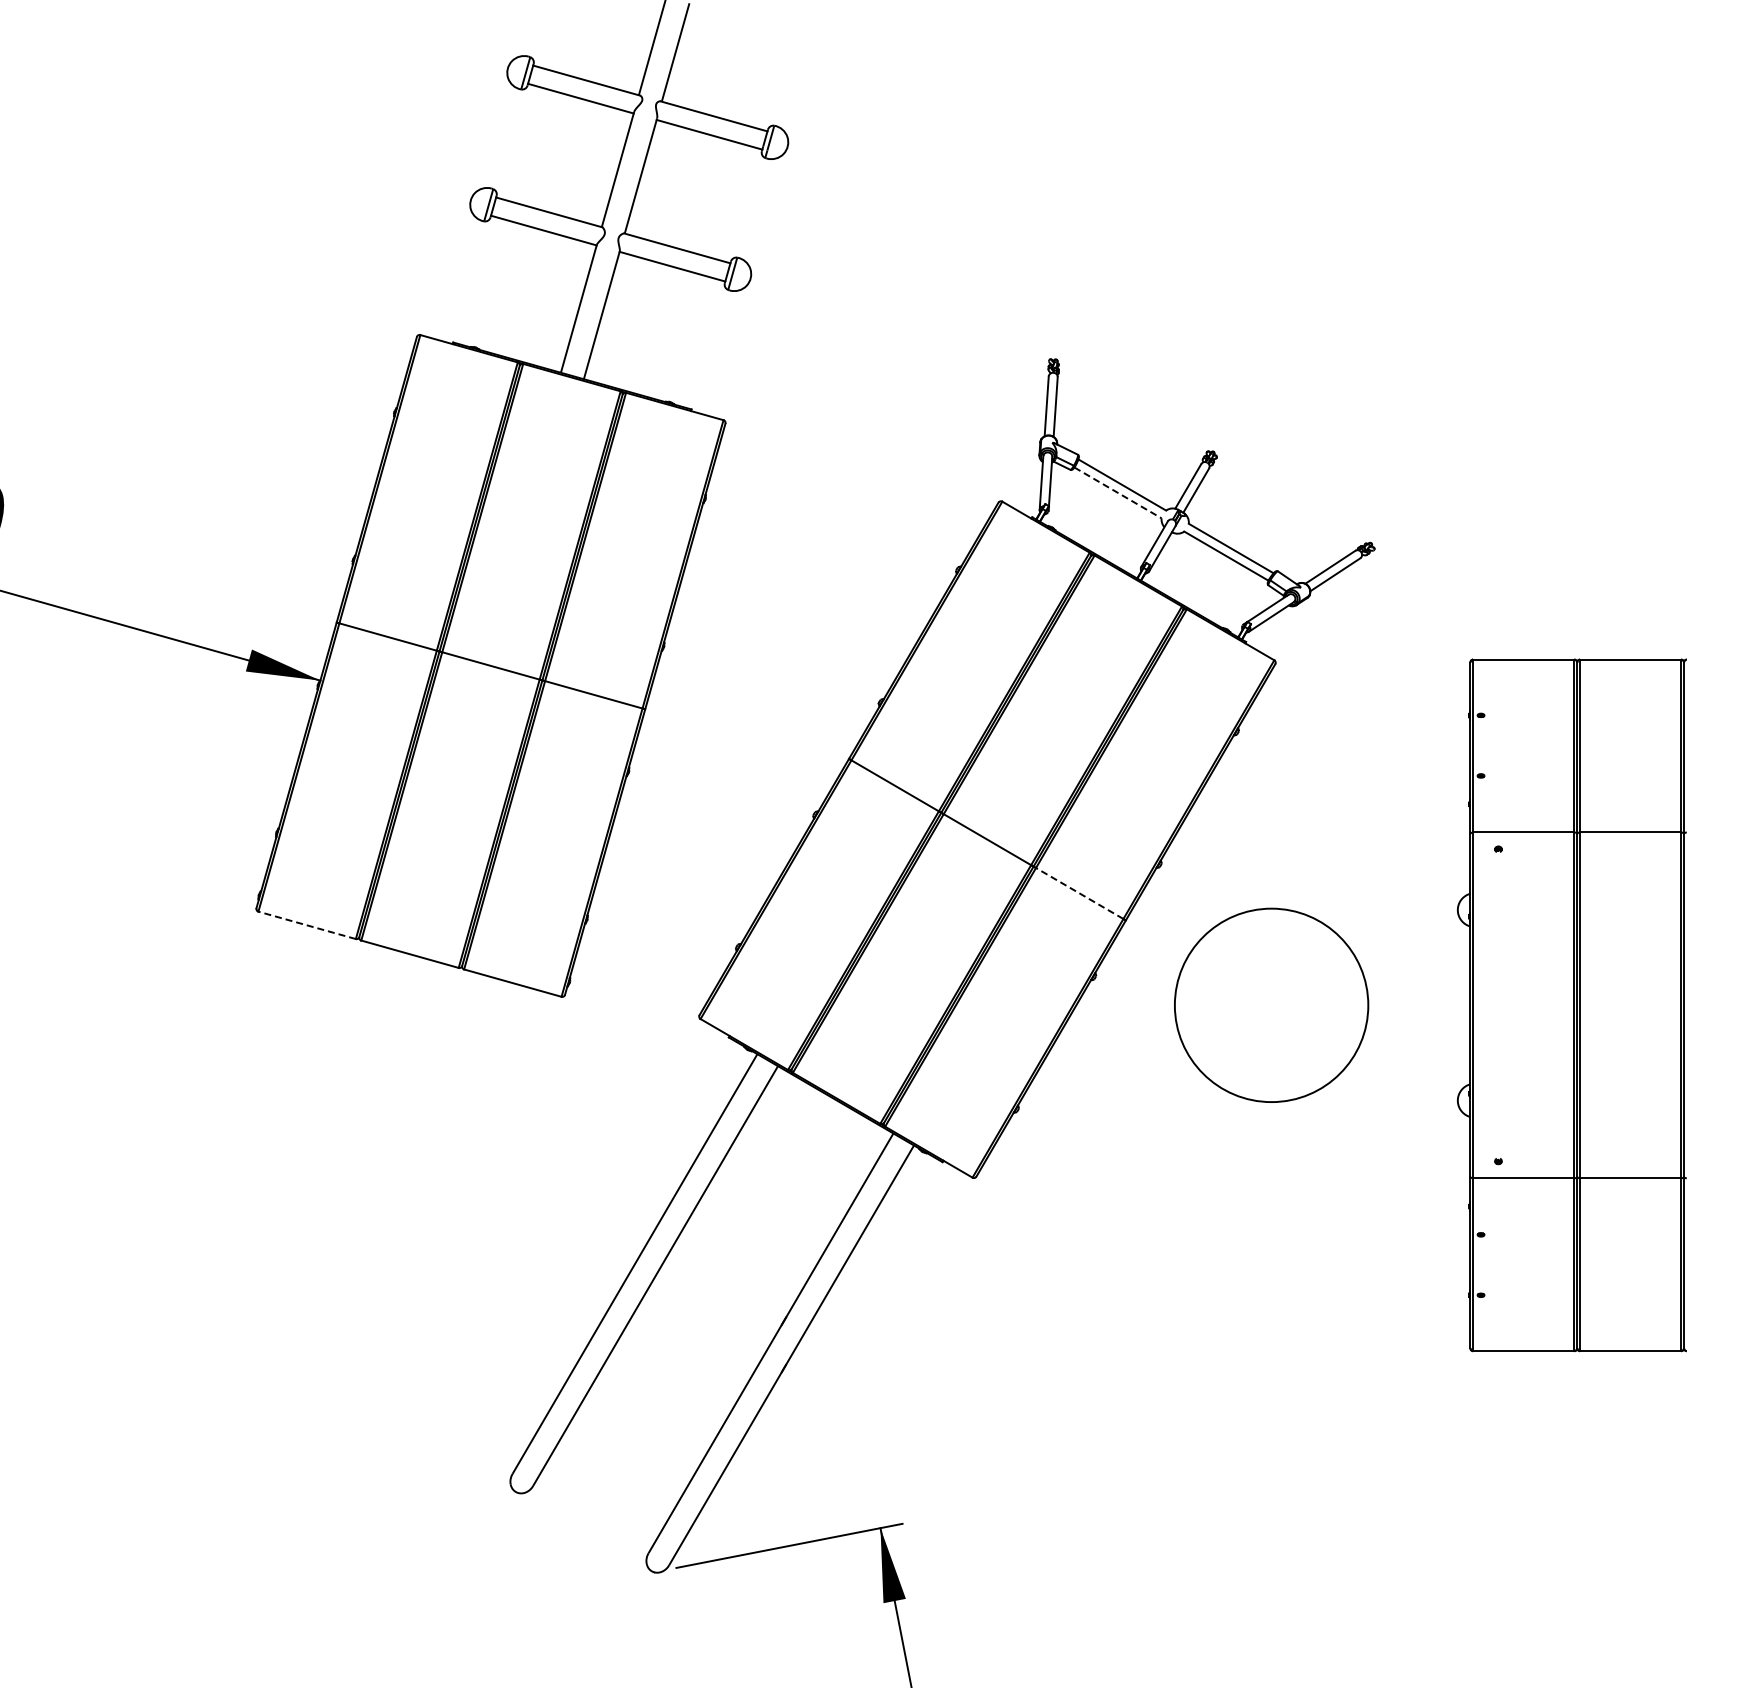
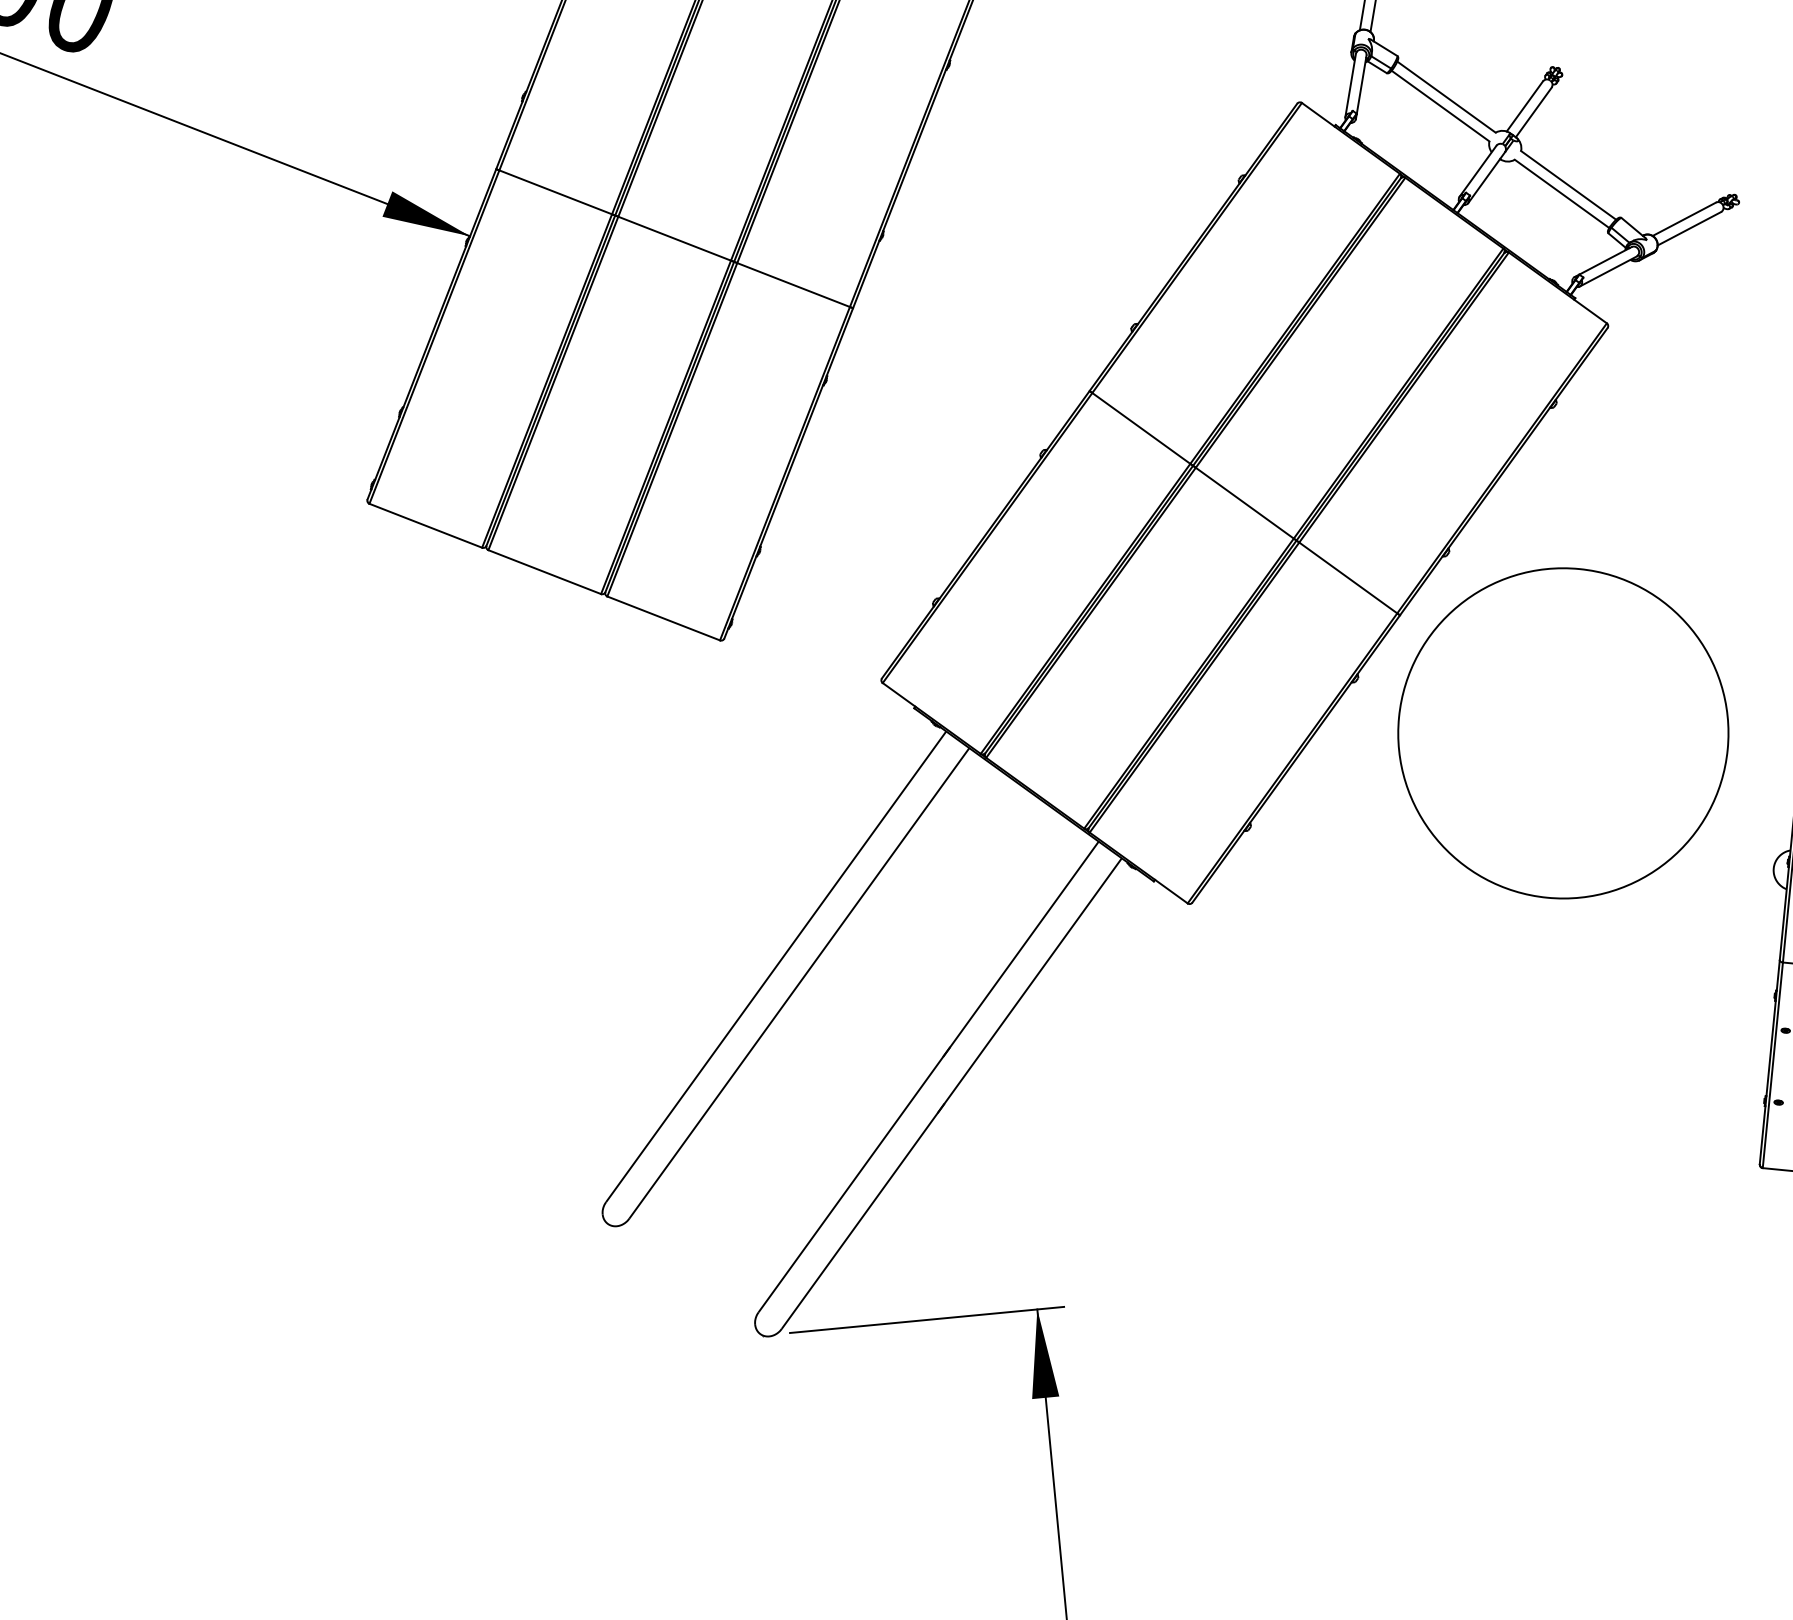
line: (1118, 493) -> (1441, 106), dashed -> solid
line: (1079, 893) -> (1347, 577), dashed -> solid
line: (307, 925) -> (426, 525), dashed -> solid
circle: (1271, 1005) -> (1563, 733), size x1.43

